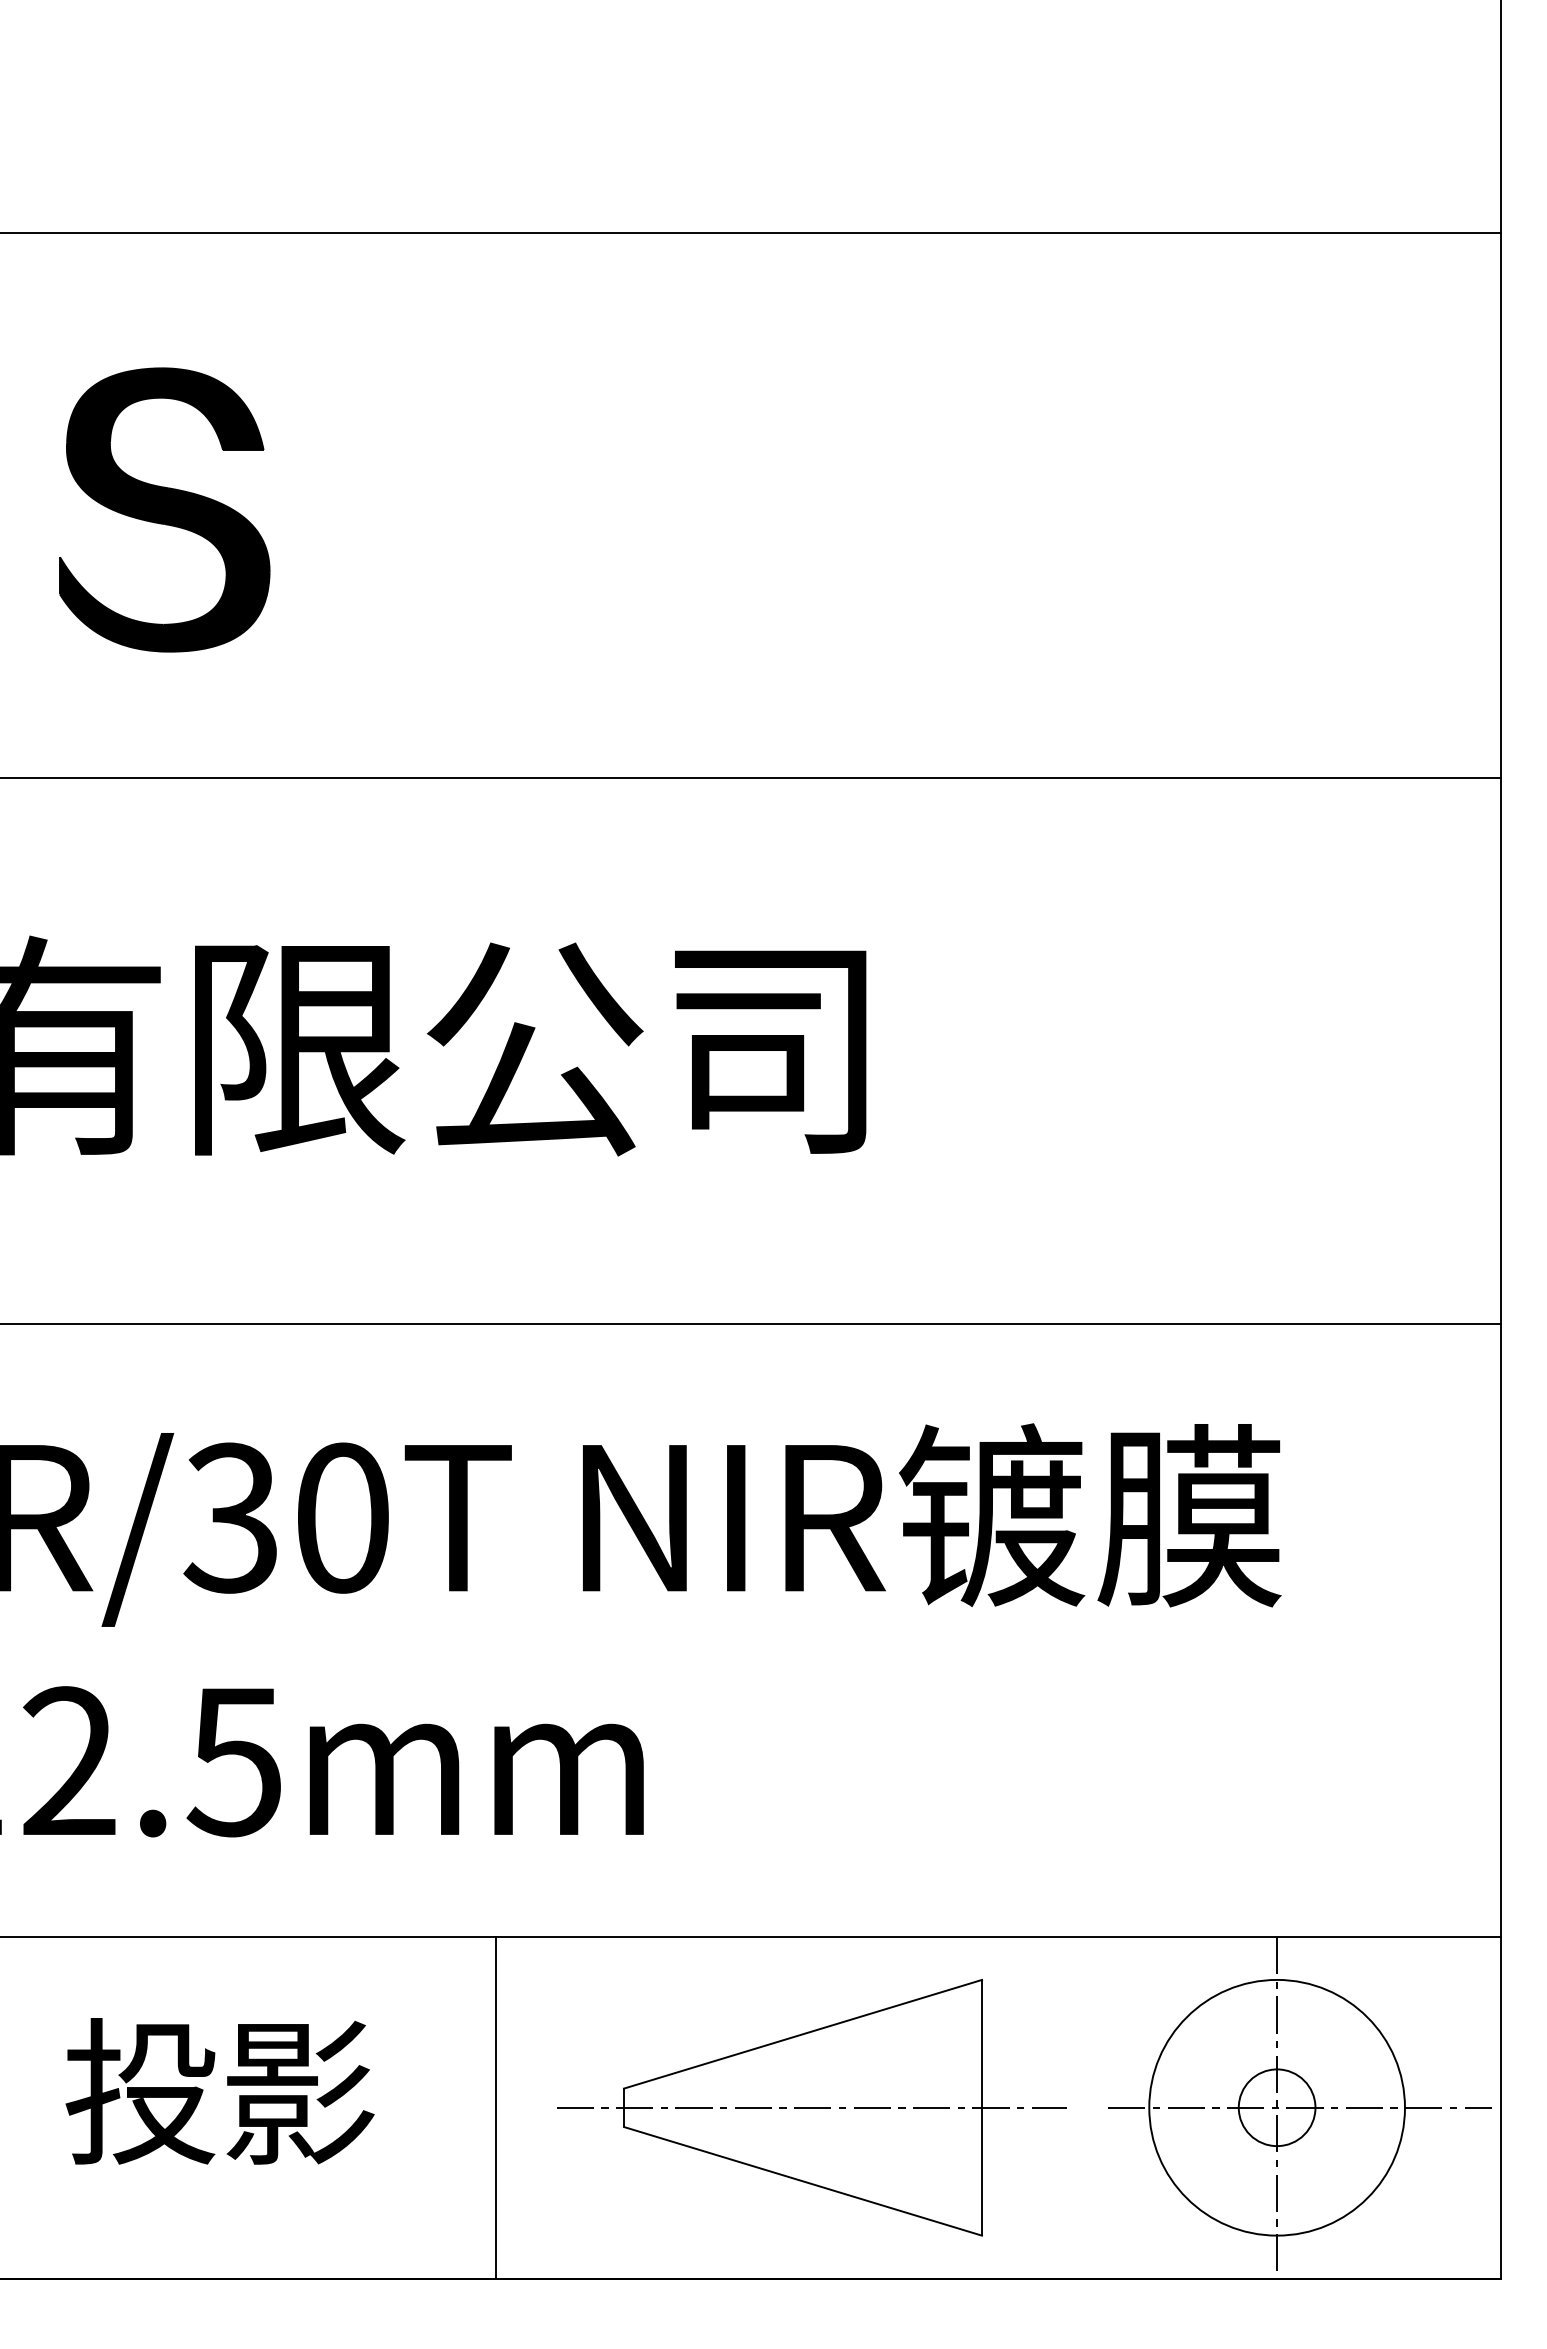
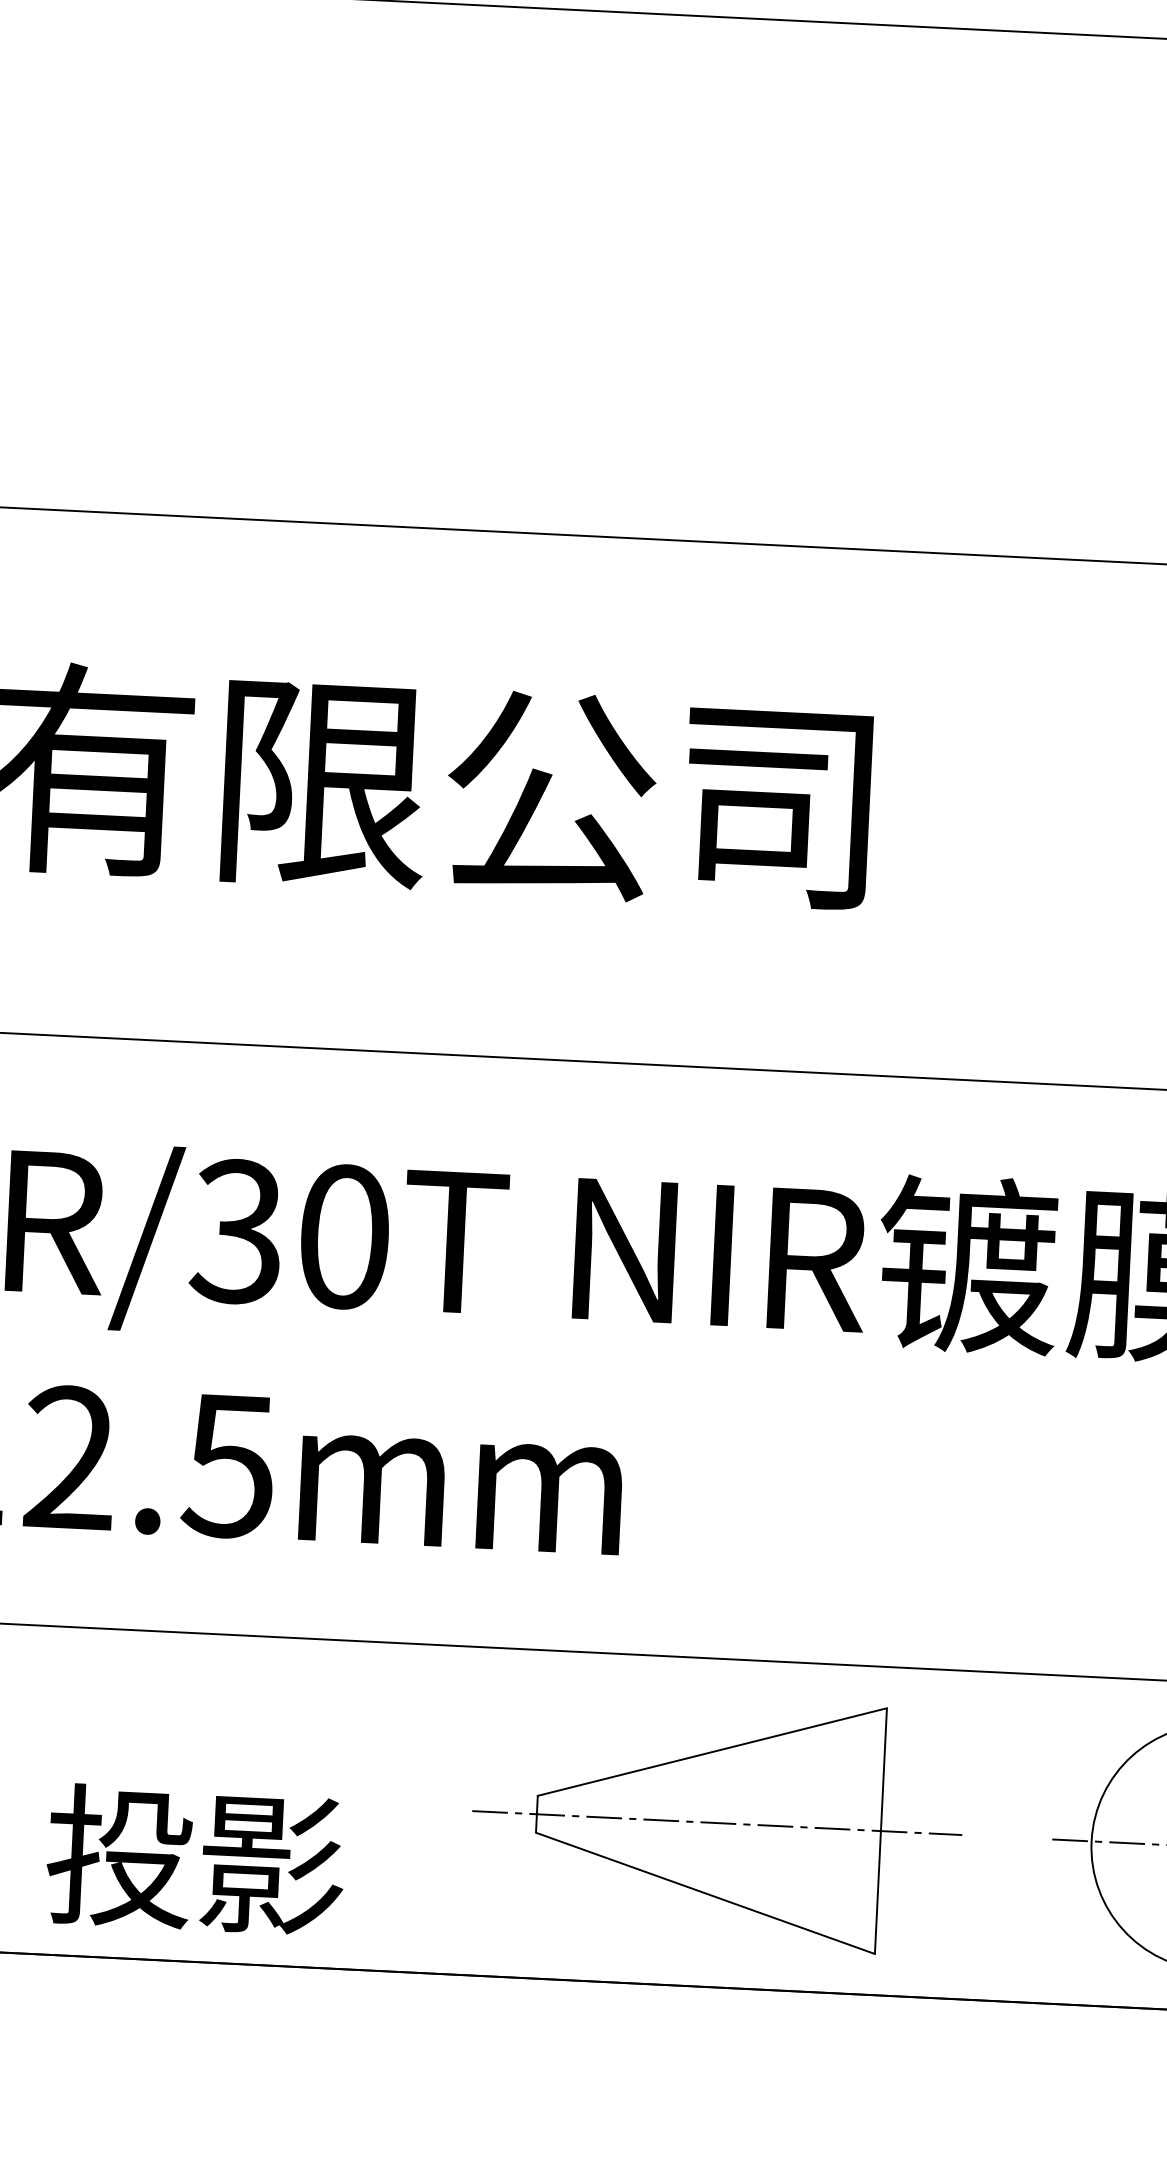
part: (164, 509) -> (220, 259), removed
text: (219, 2091) -> (195, 1859), moved
line: (496, 2107) -> (464, 1810), removed
part: (811, 2107) -> (717, 1822), moved

